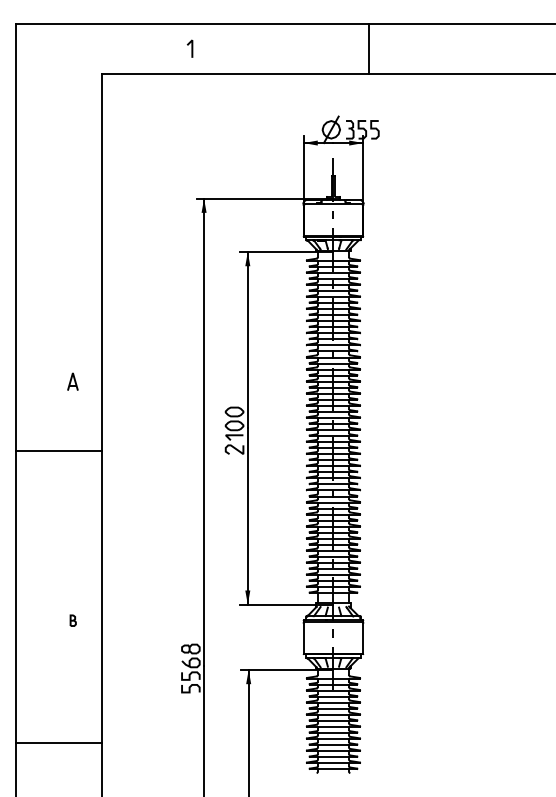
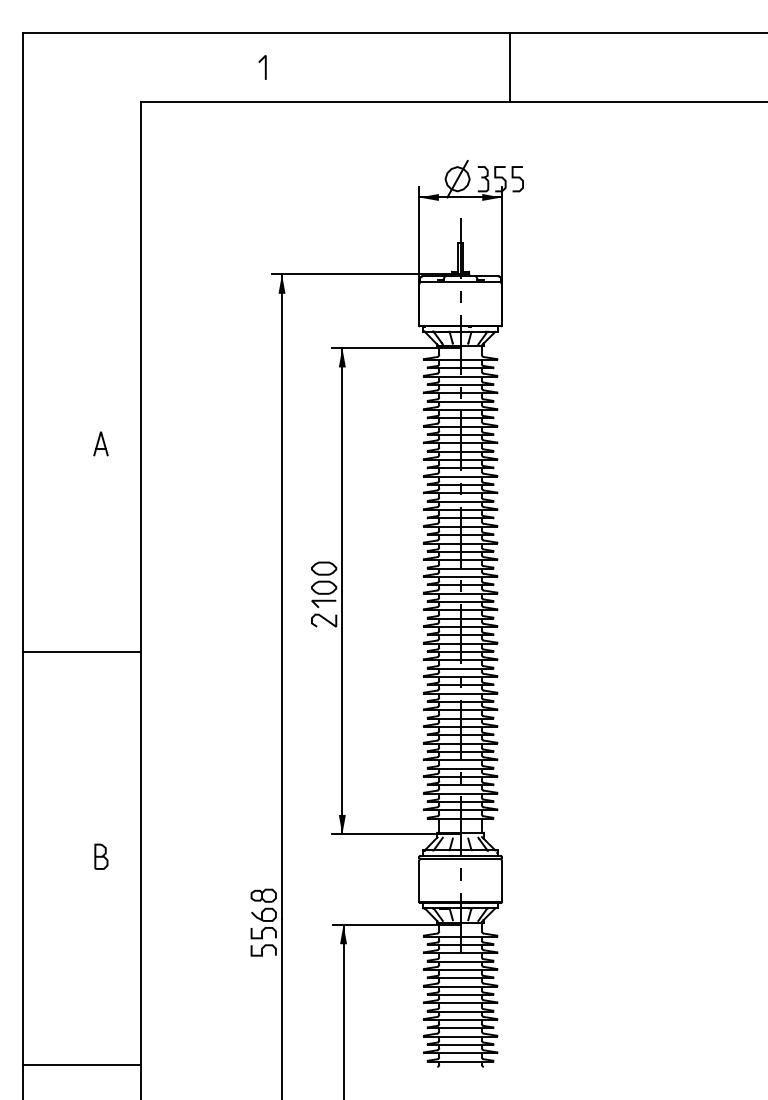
part: (72, 381) -> (100, 443), moved
line: (59, 451) -> (82, 652), moved
part: (73, 620) -> (101, 856), size x1.67
line: (59, 742) -> (82, 1064), moved

